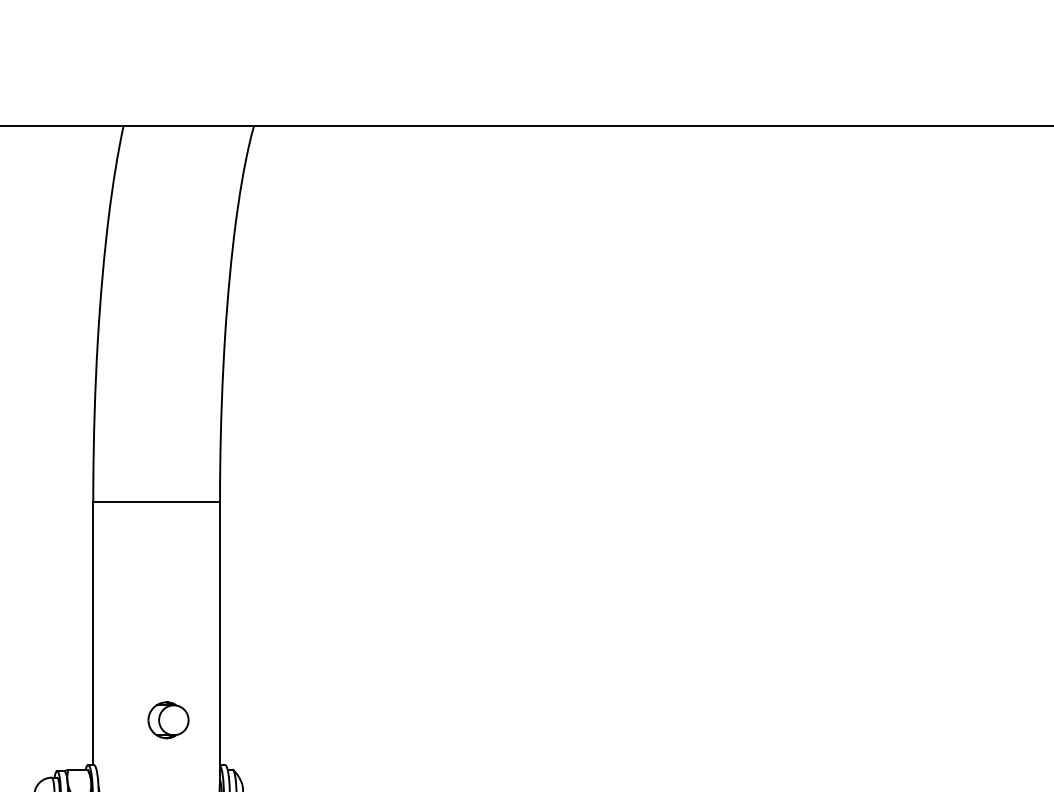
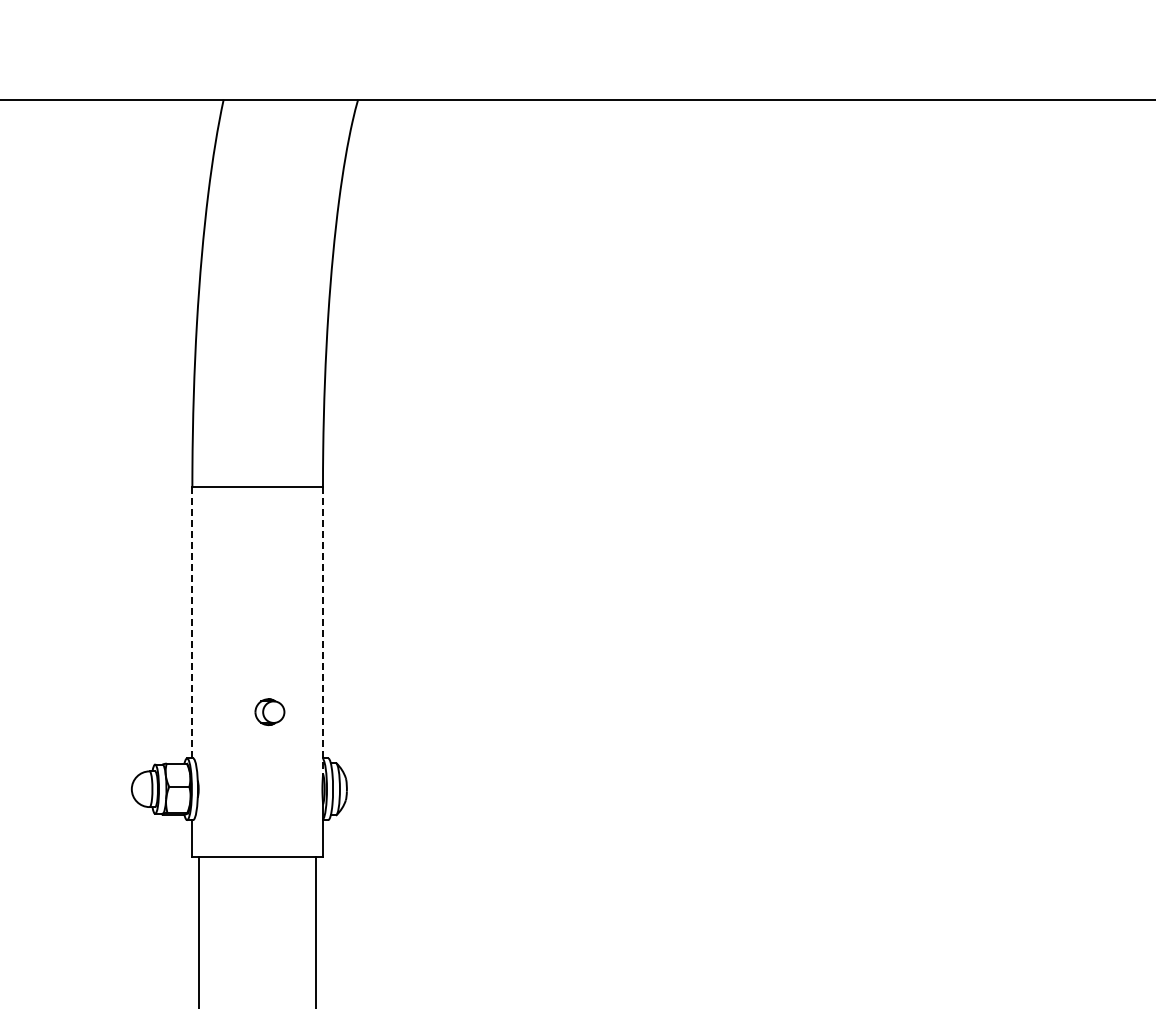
line: (93, 633) -> (192, 622), solid -> dashed
line: (219, 641) -> (322, 631), solid -> dashed
part: (168, 719) -> (269, 711), size x0.7

